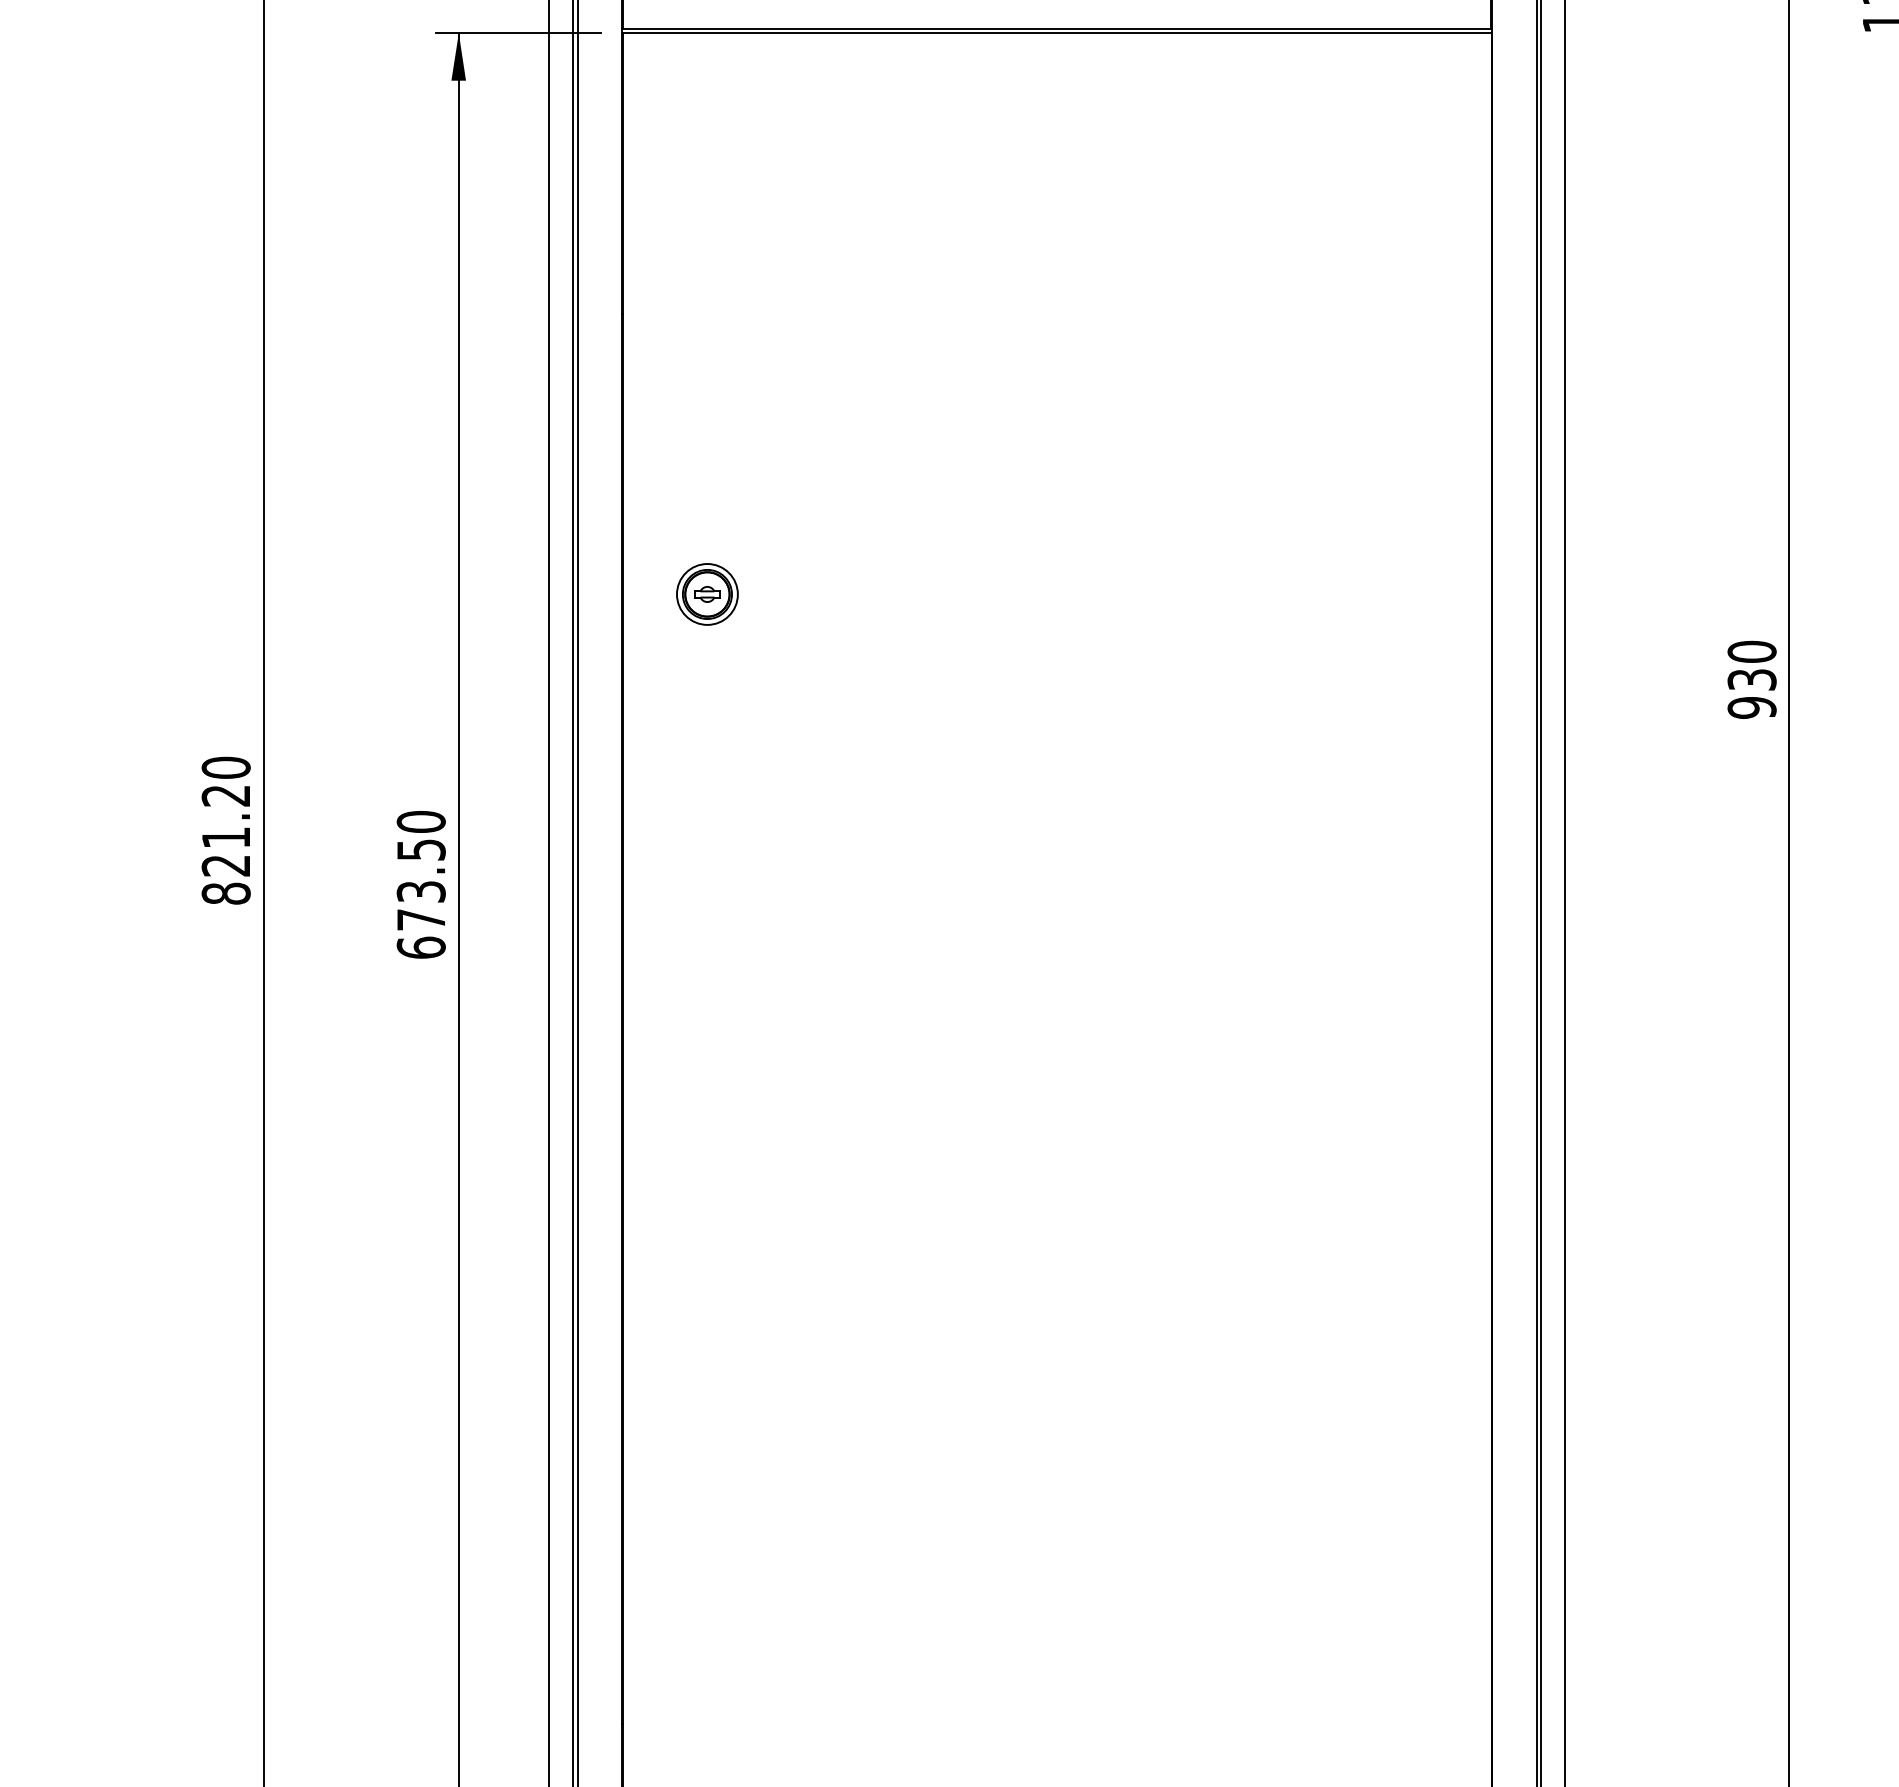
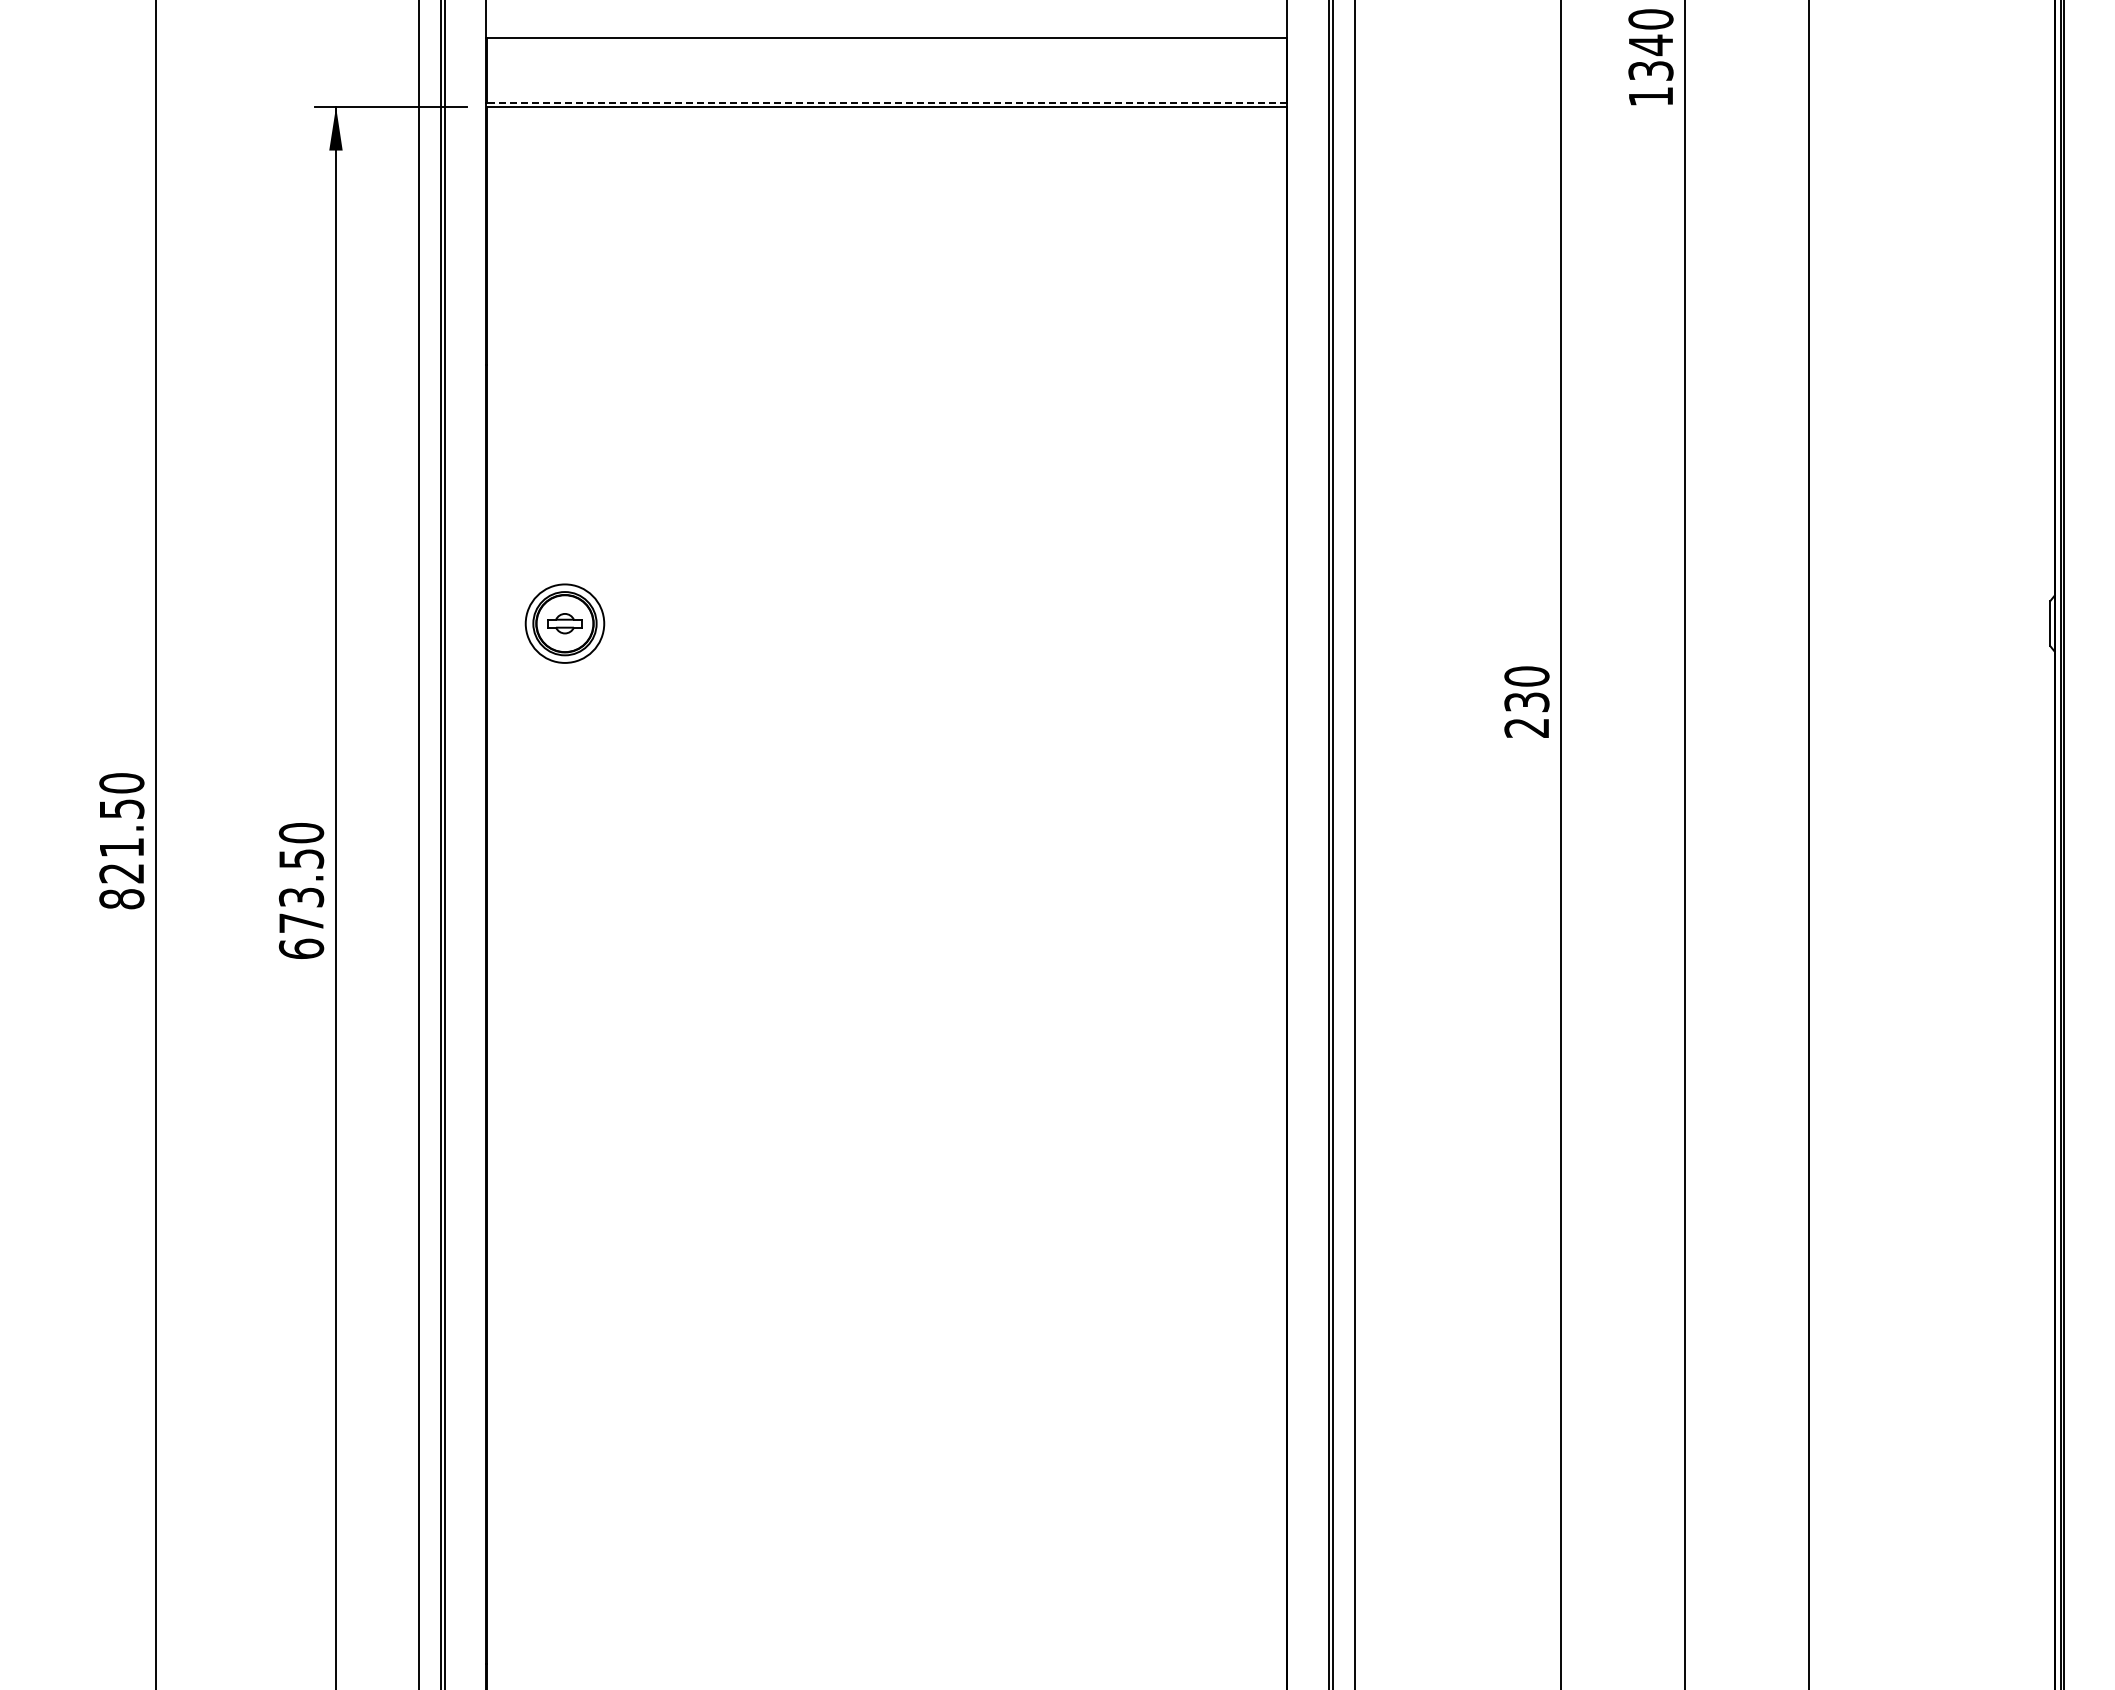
line: (1056, 28) -> (886, 102), solid -> dashed
part: (706, 594) -> (564, 623), size x1.4
text: (1751, 708) -> (1526, 728), 930 -> 230
text: (225, 795) -> (121, 808), 821.20 -> 821.50

